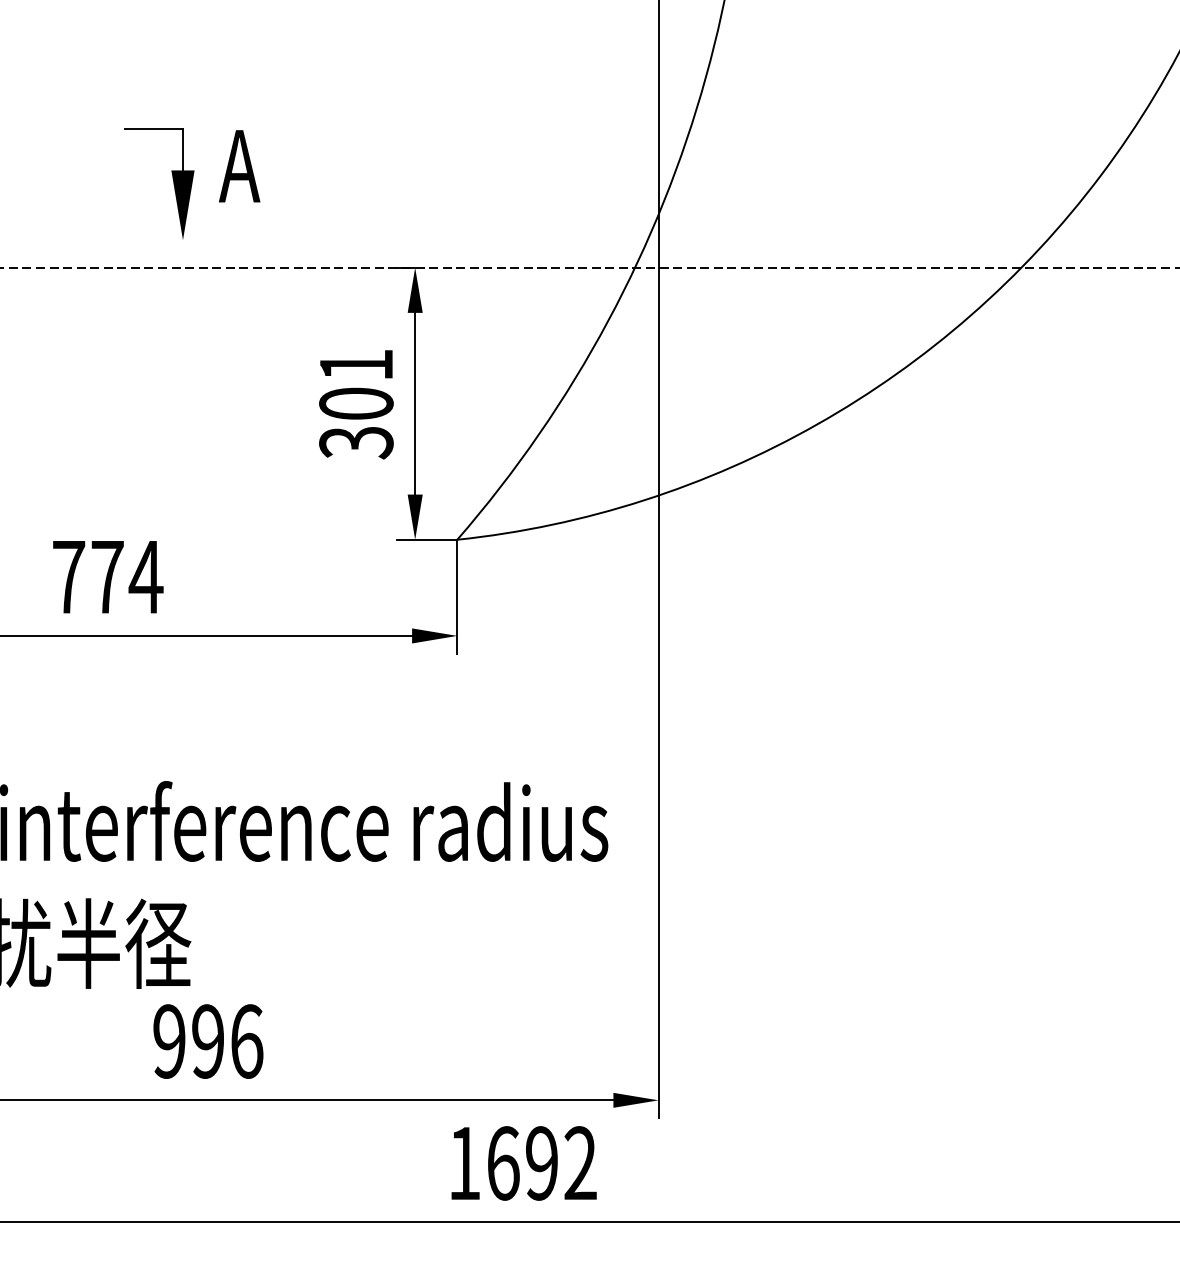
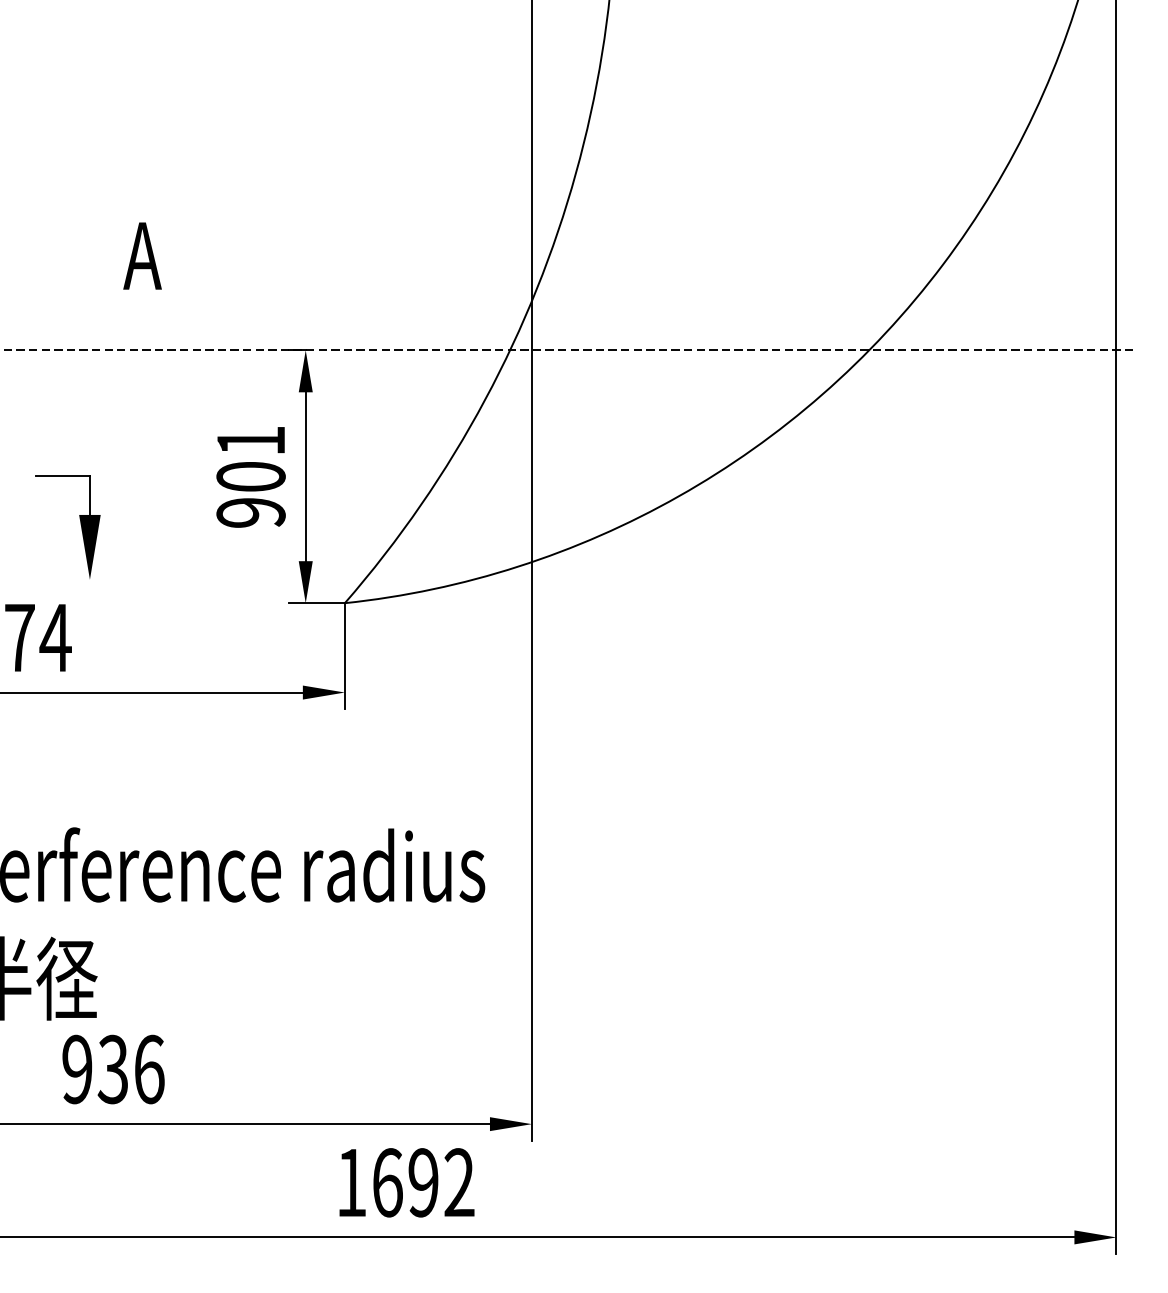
part: (172, 180) -> (80, 524), moved
text: (355, 443) -> (250, 513), 301 -> 901
text: (207, 1041) -> (112, 1069), 996 -> 936

